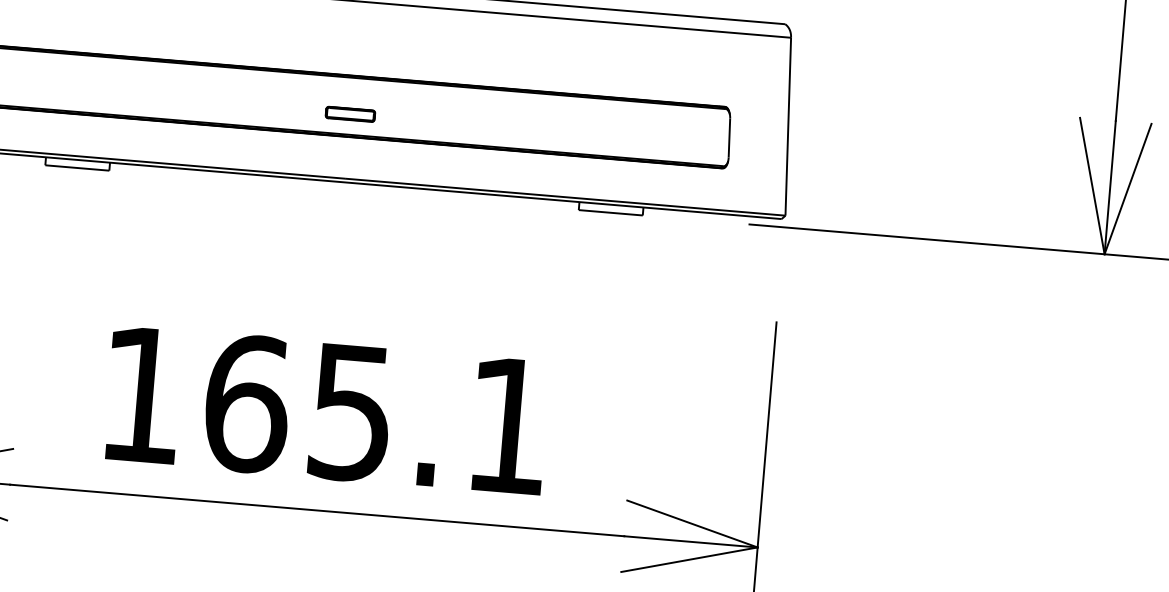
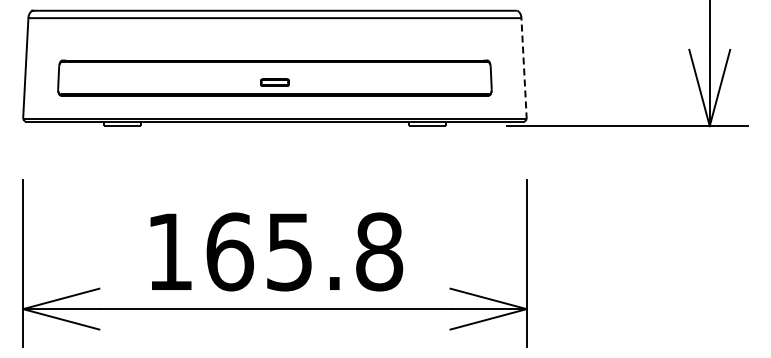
line: (789, 126) -> (524, 68), solid -> dashed
text: (508, 425) -> (379, 251), 165.1 -> 165.8

